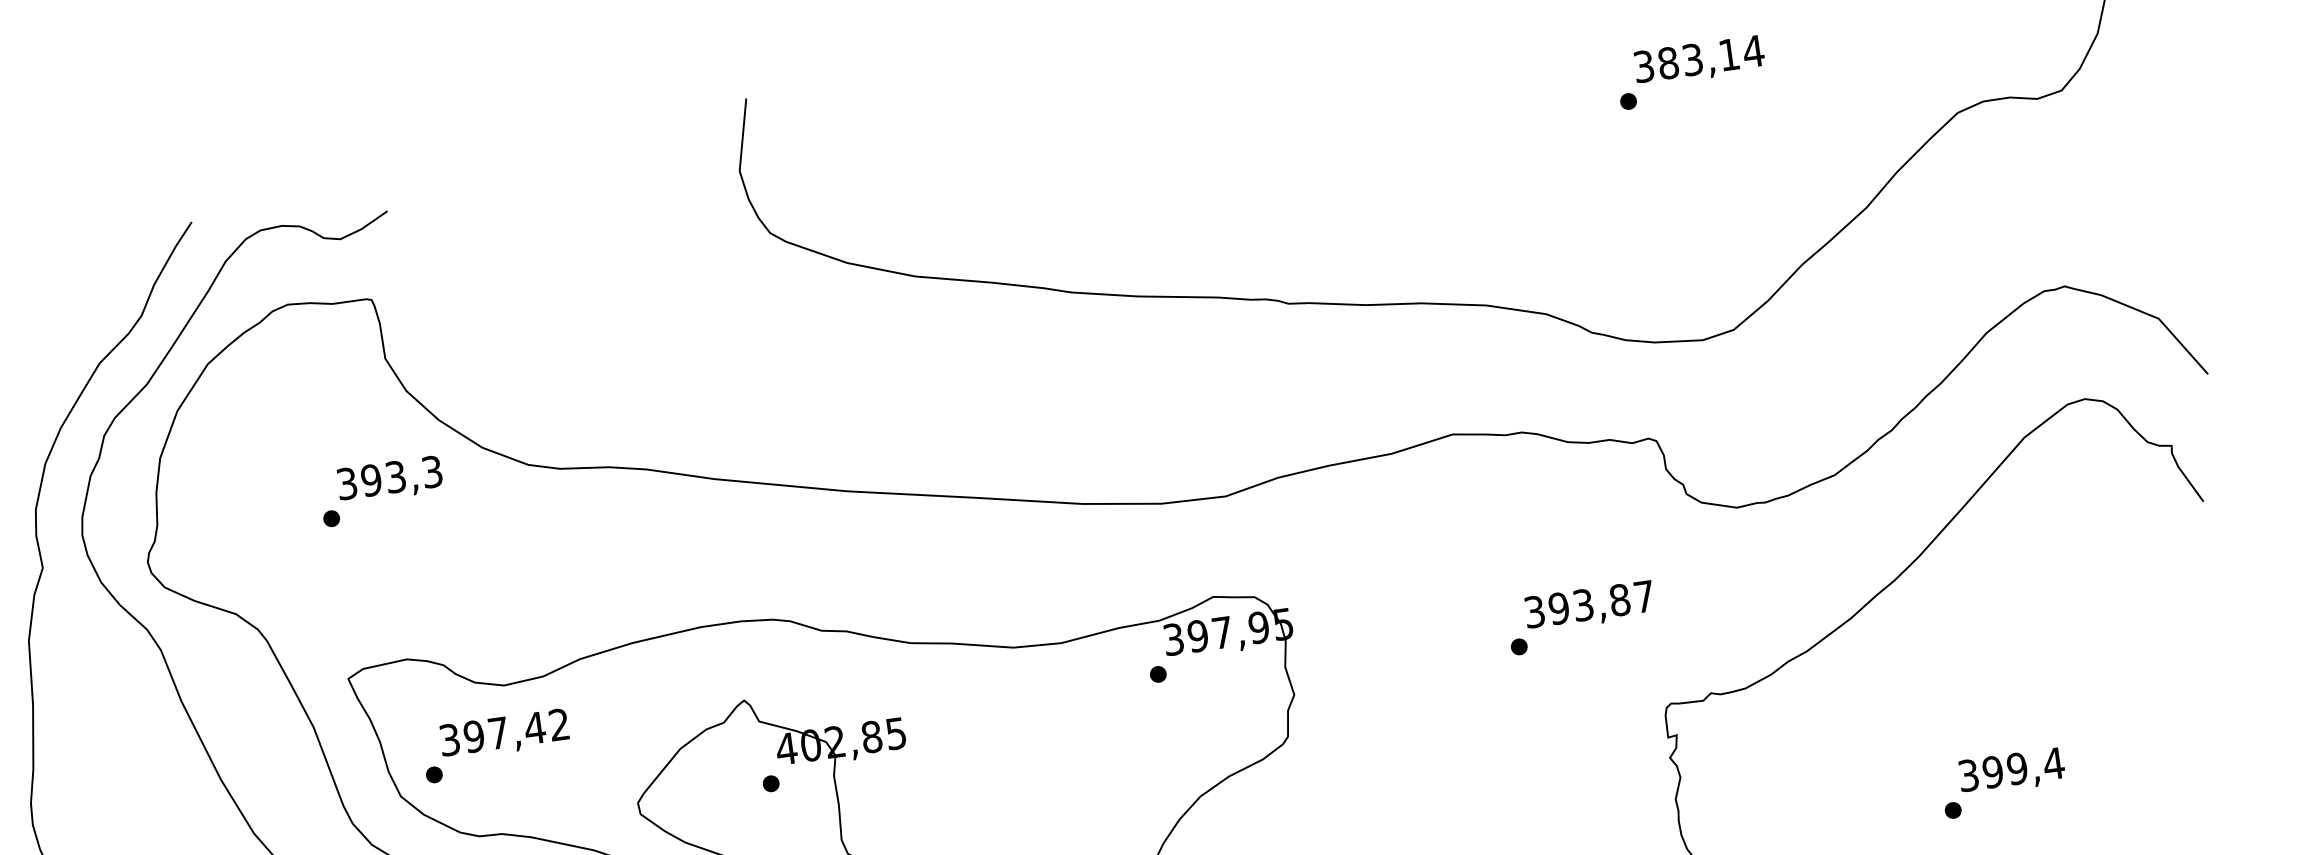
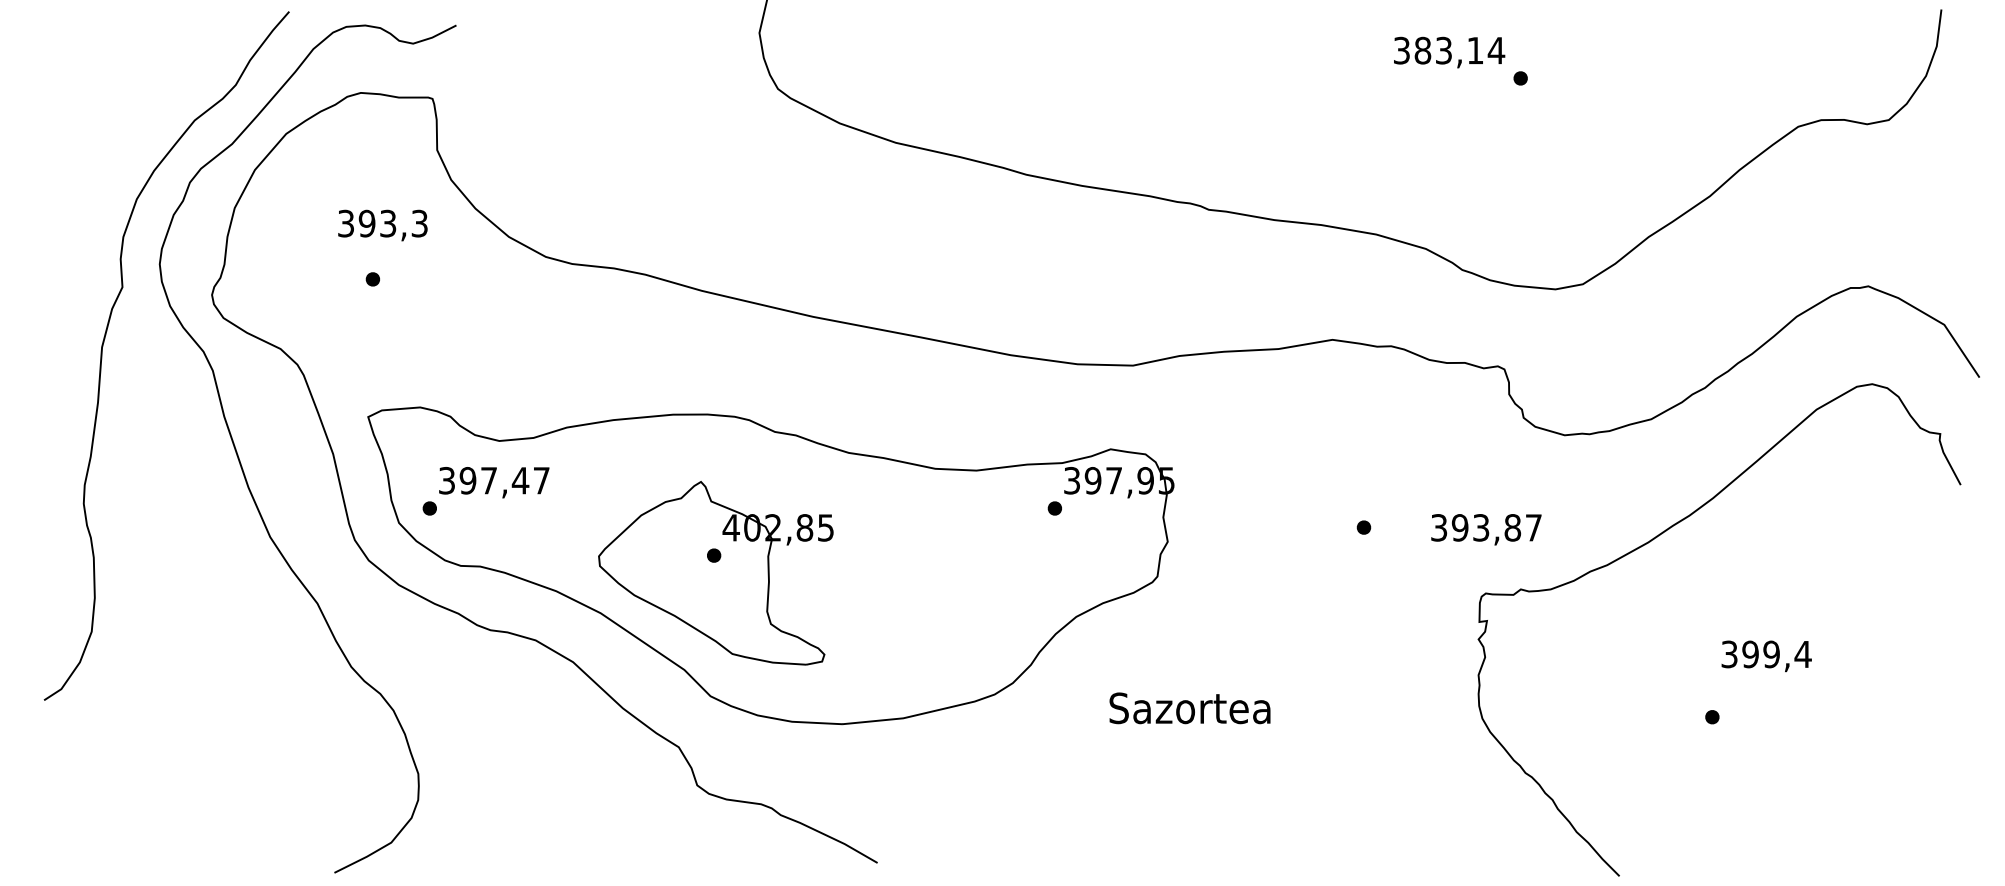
text: (1699, 61) -> (1449, 52), moved
text: (389, 480) -> (382, 225), moved
text: (1589, 606) -> (1486, 529), moved
text: (559, 724) -> (541, 480), 397,42 -> 397,47
text: (2011, 771) -> (1766, 656), moved

